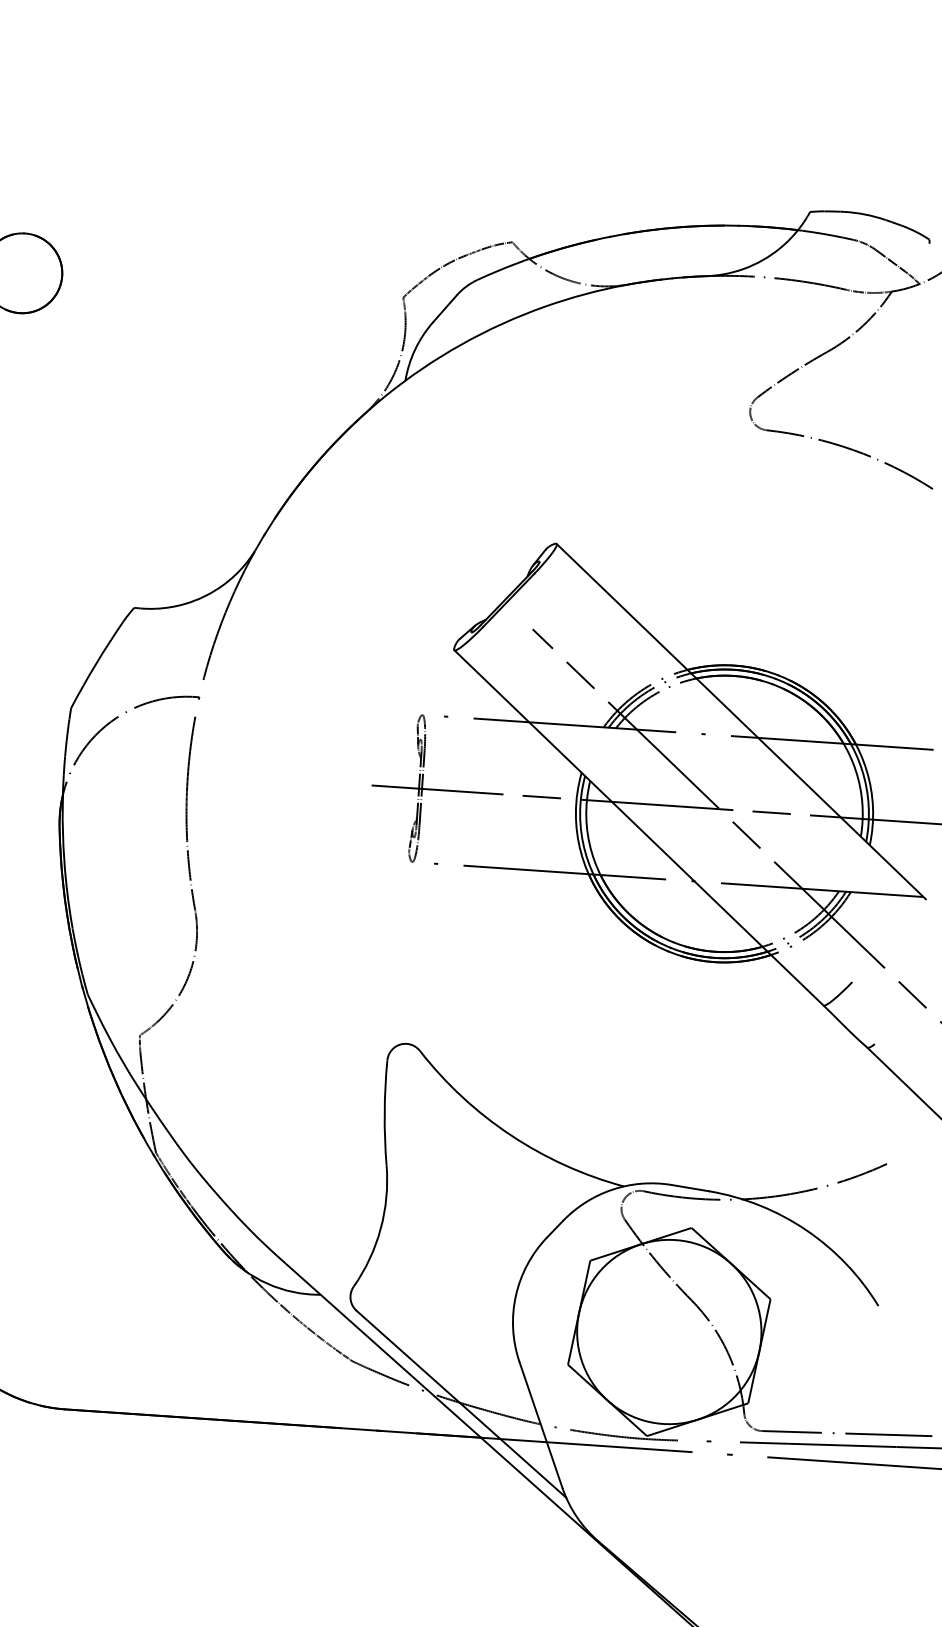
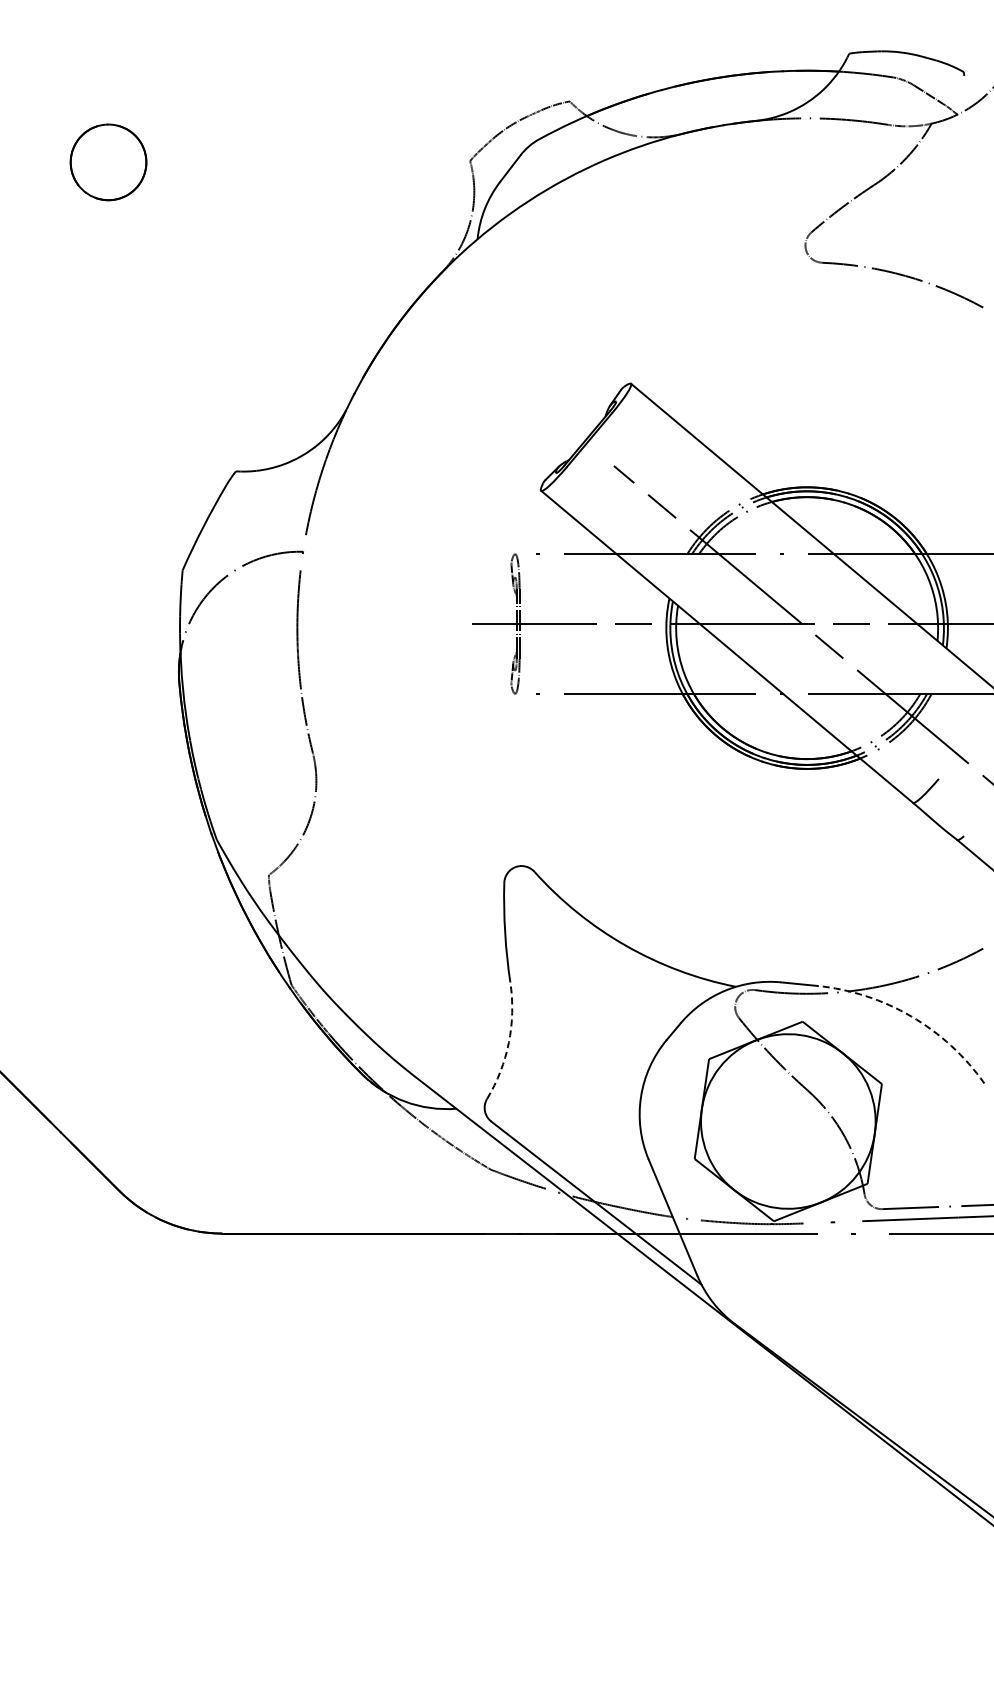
arc: (380, 1228) -> (508, 1042), solid -> dashed
arc: (806, 1230) -> (911, 1016), solid -> dashed

